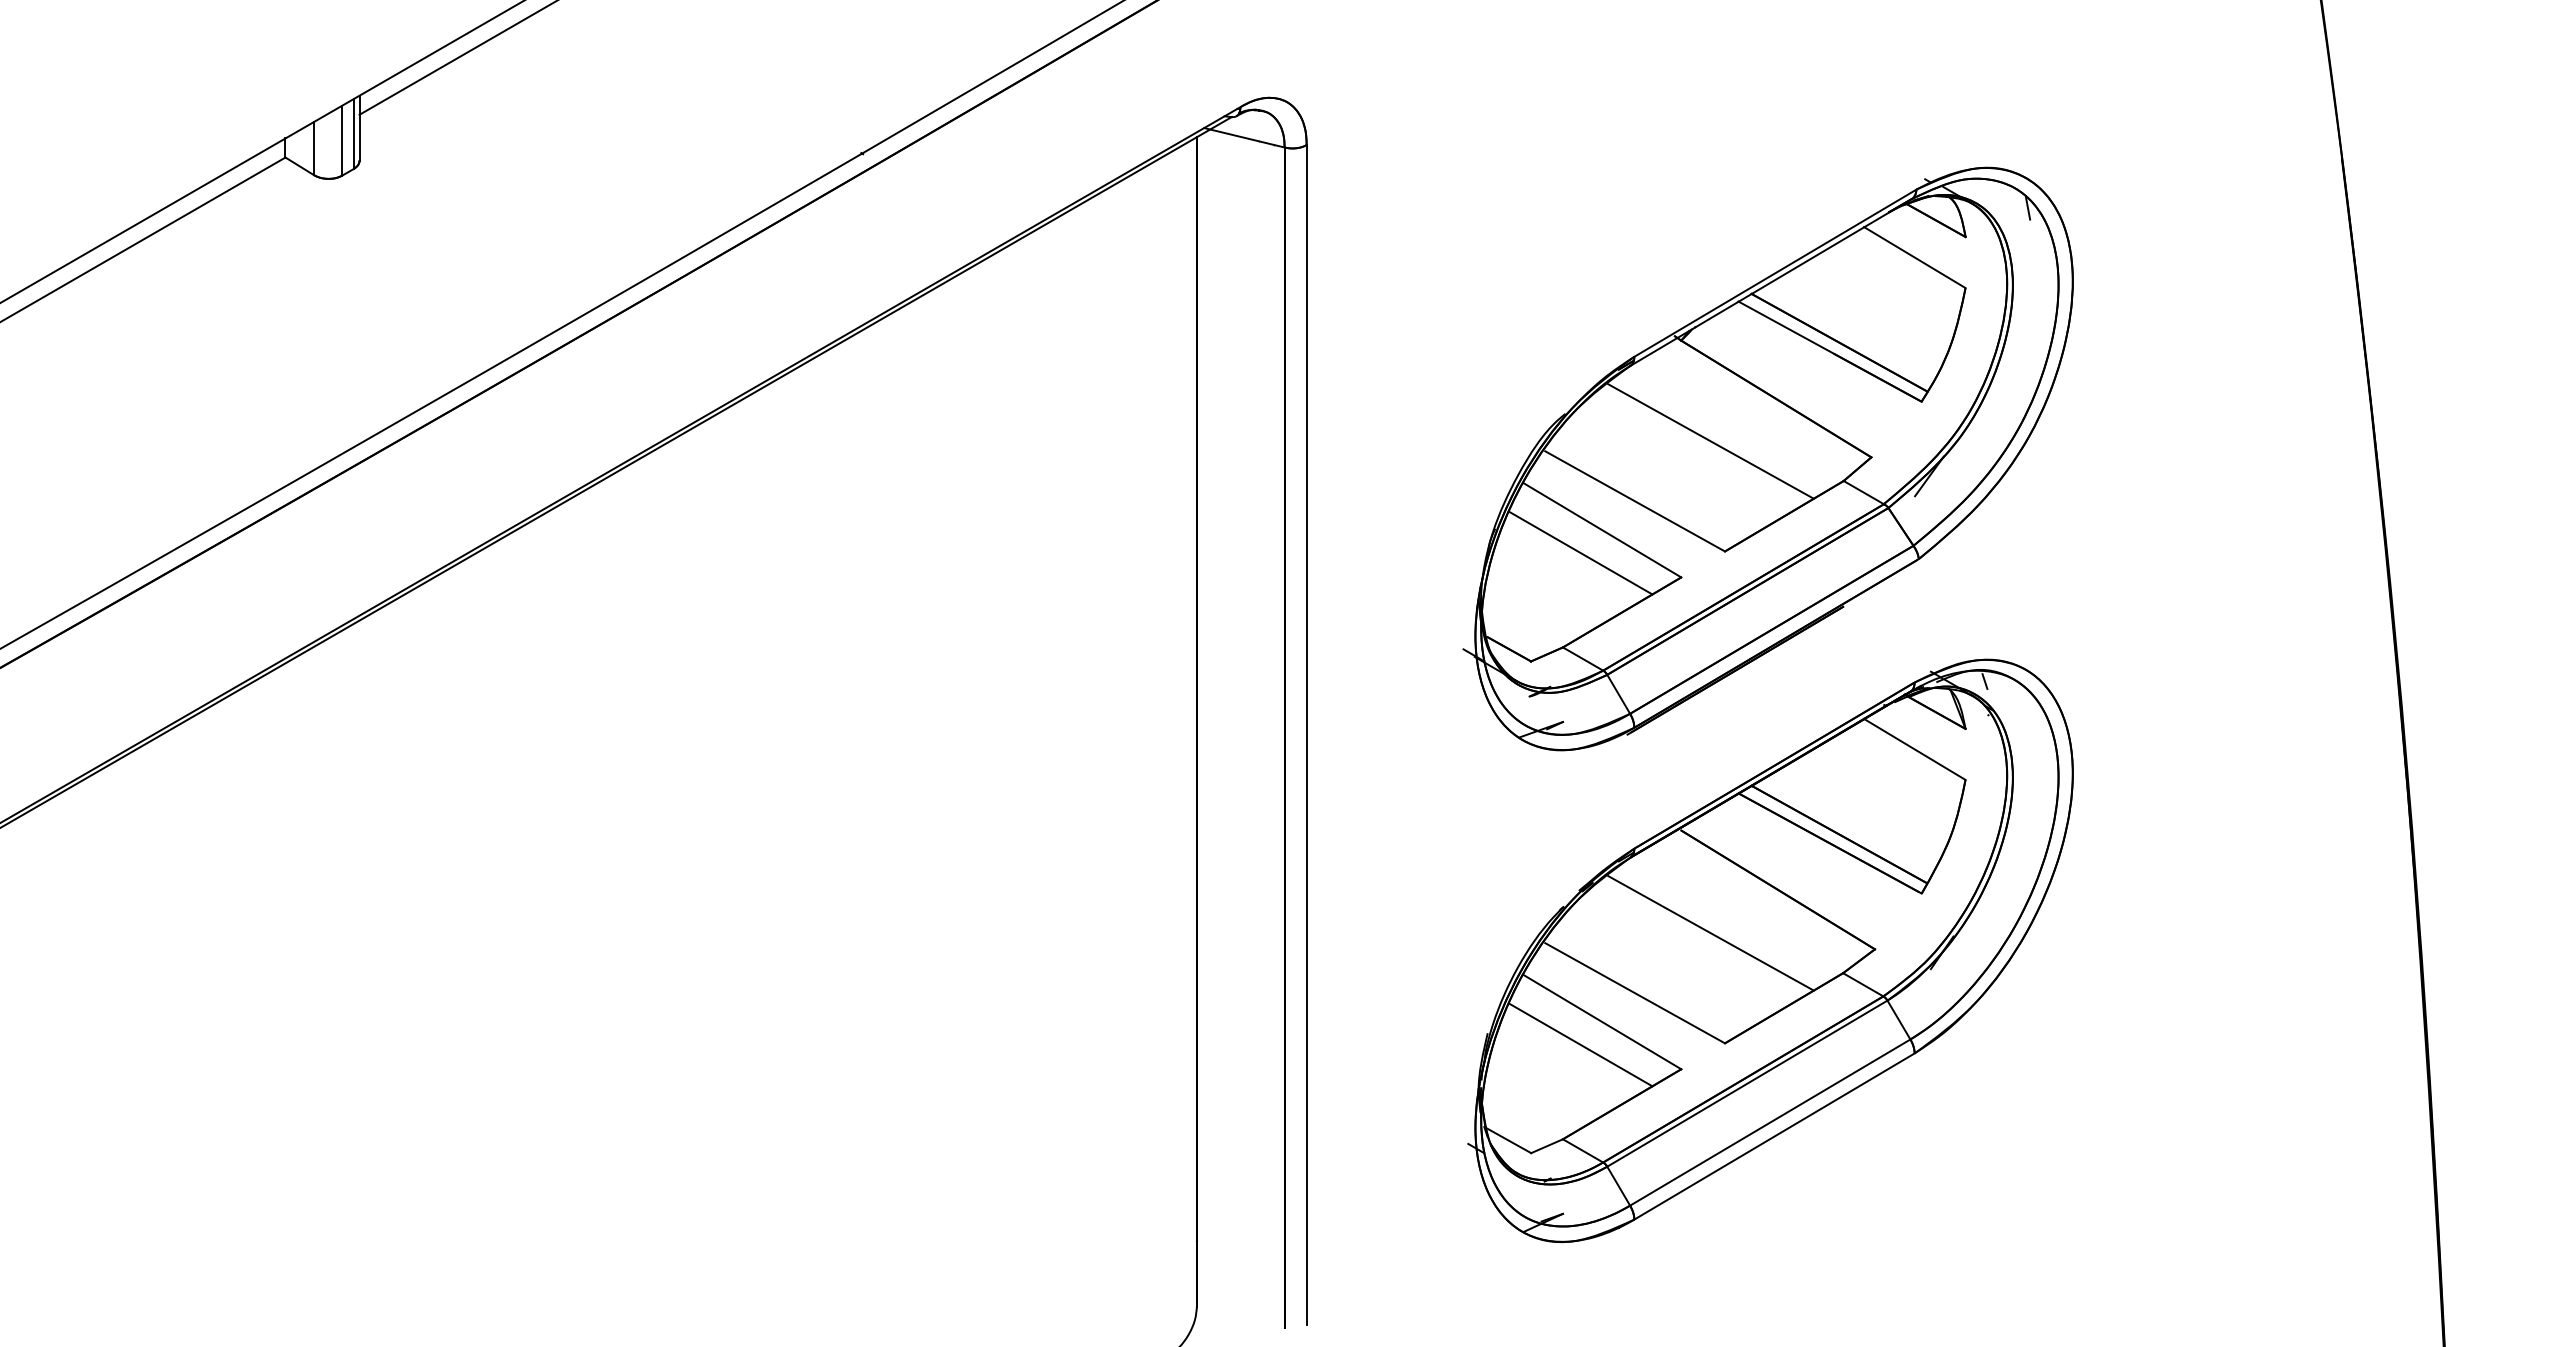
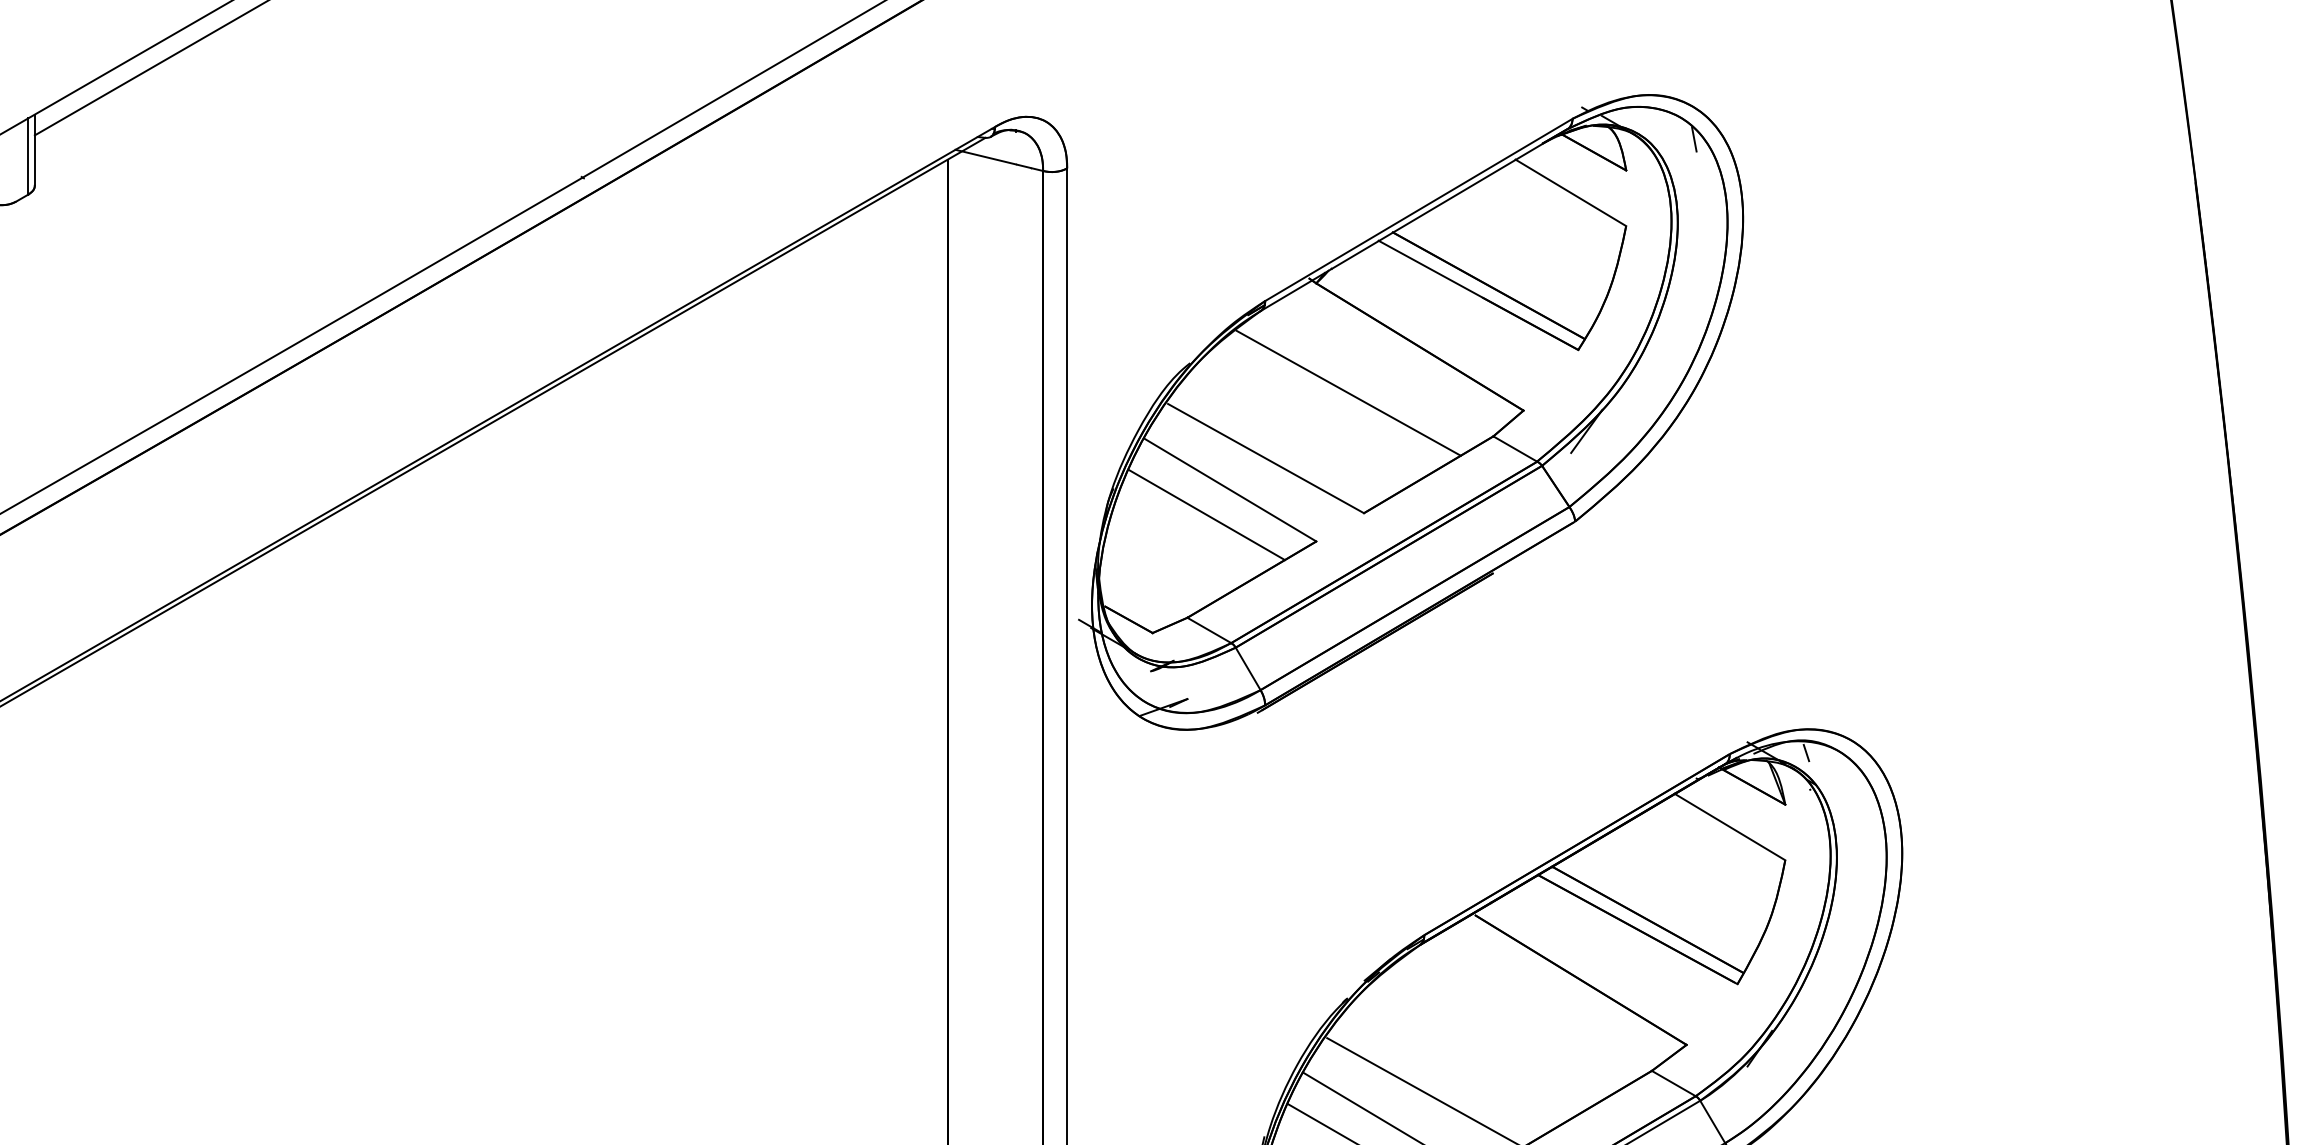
line: (342, 140) -> (16, 163), removed
part: (1767, 458) -> (1410, 411), moved
line: (1710, 933) -> (1507, 1027), removed

